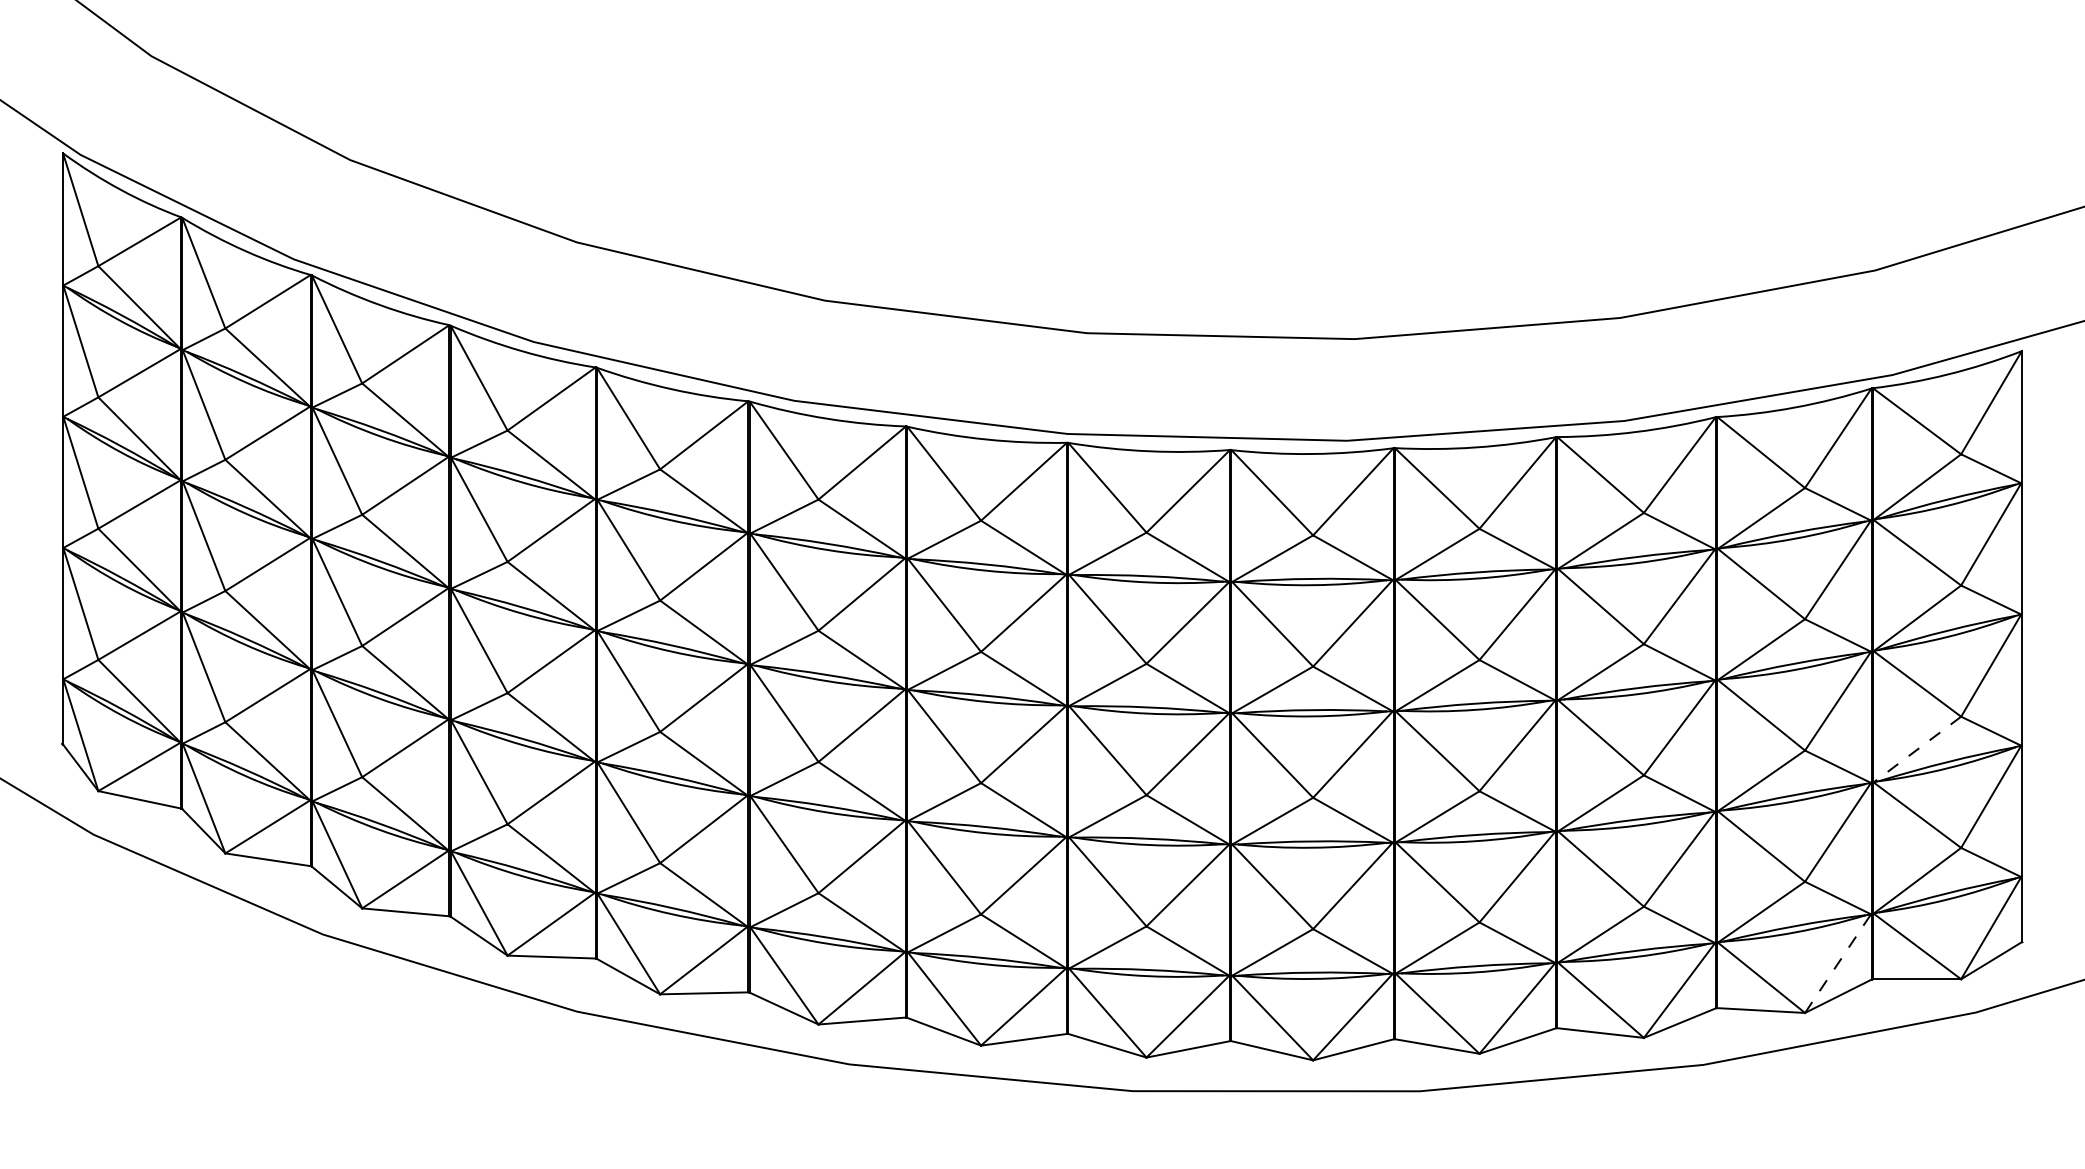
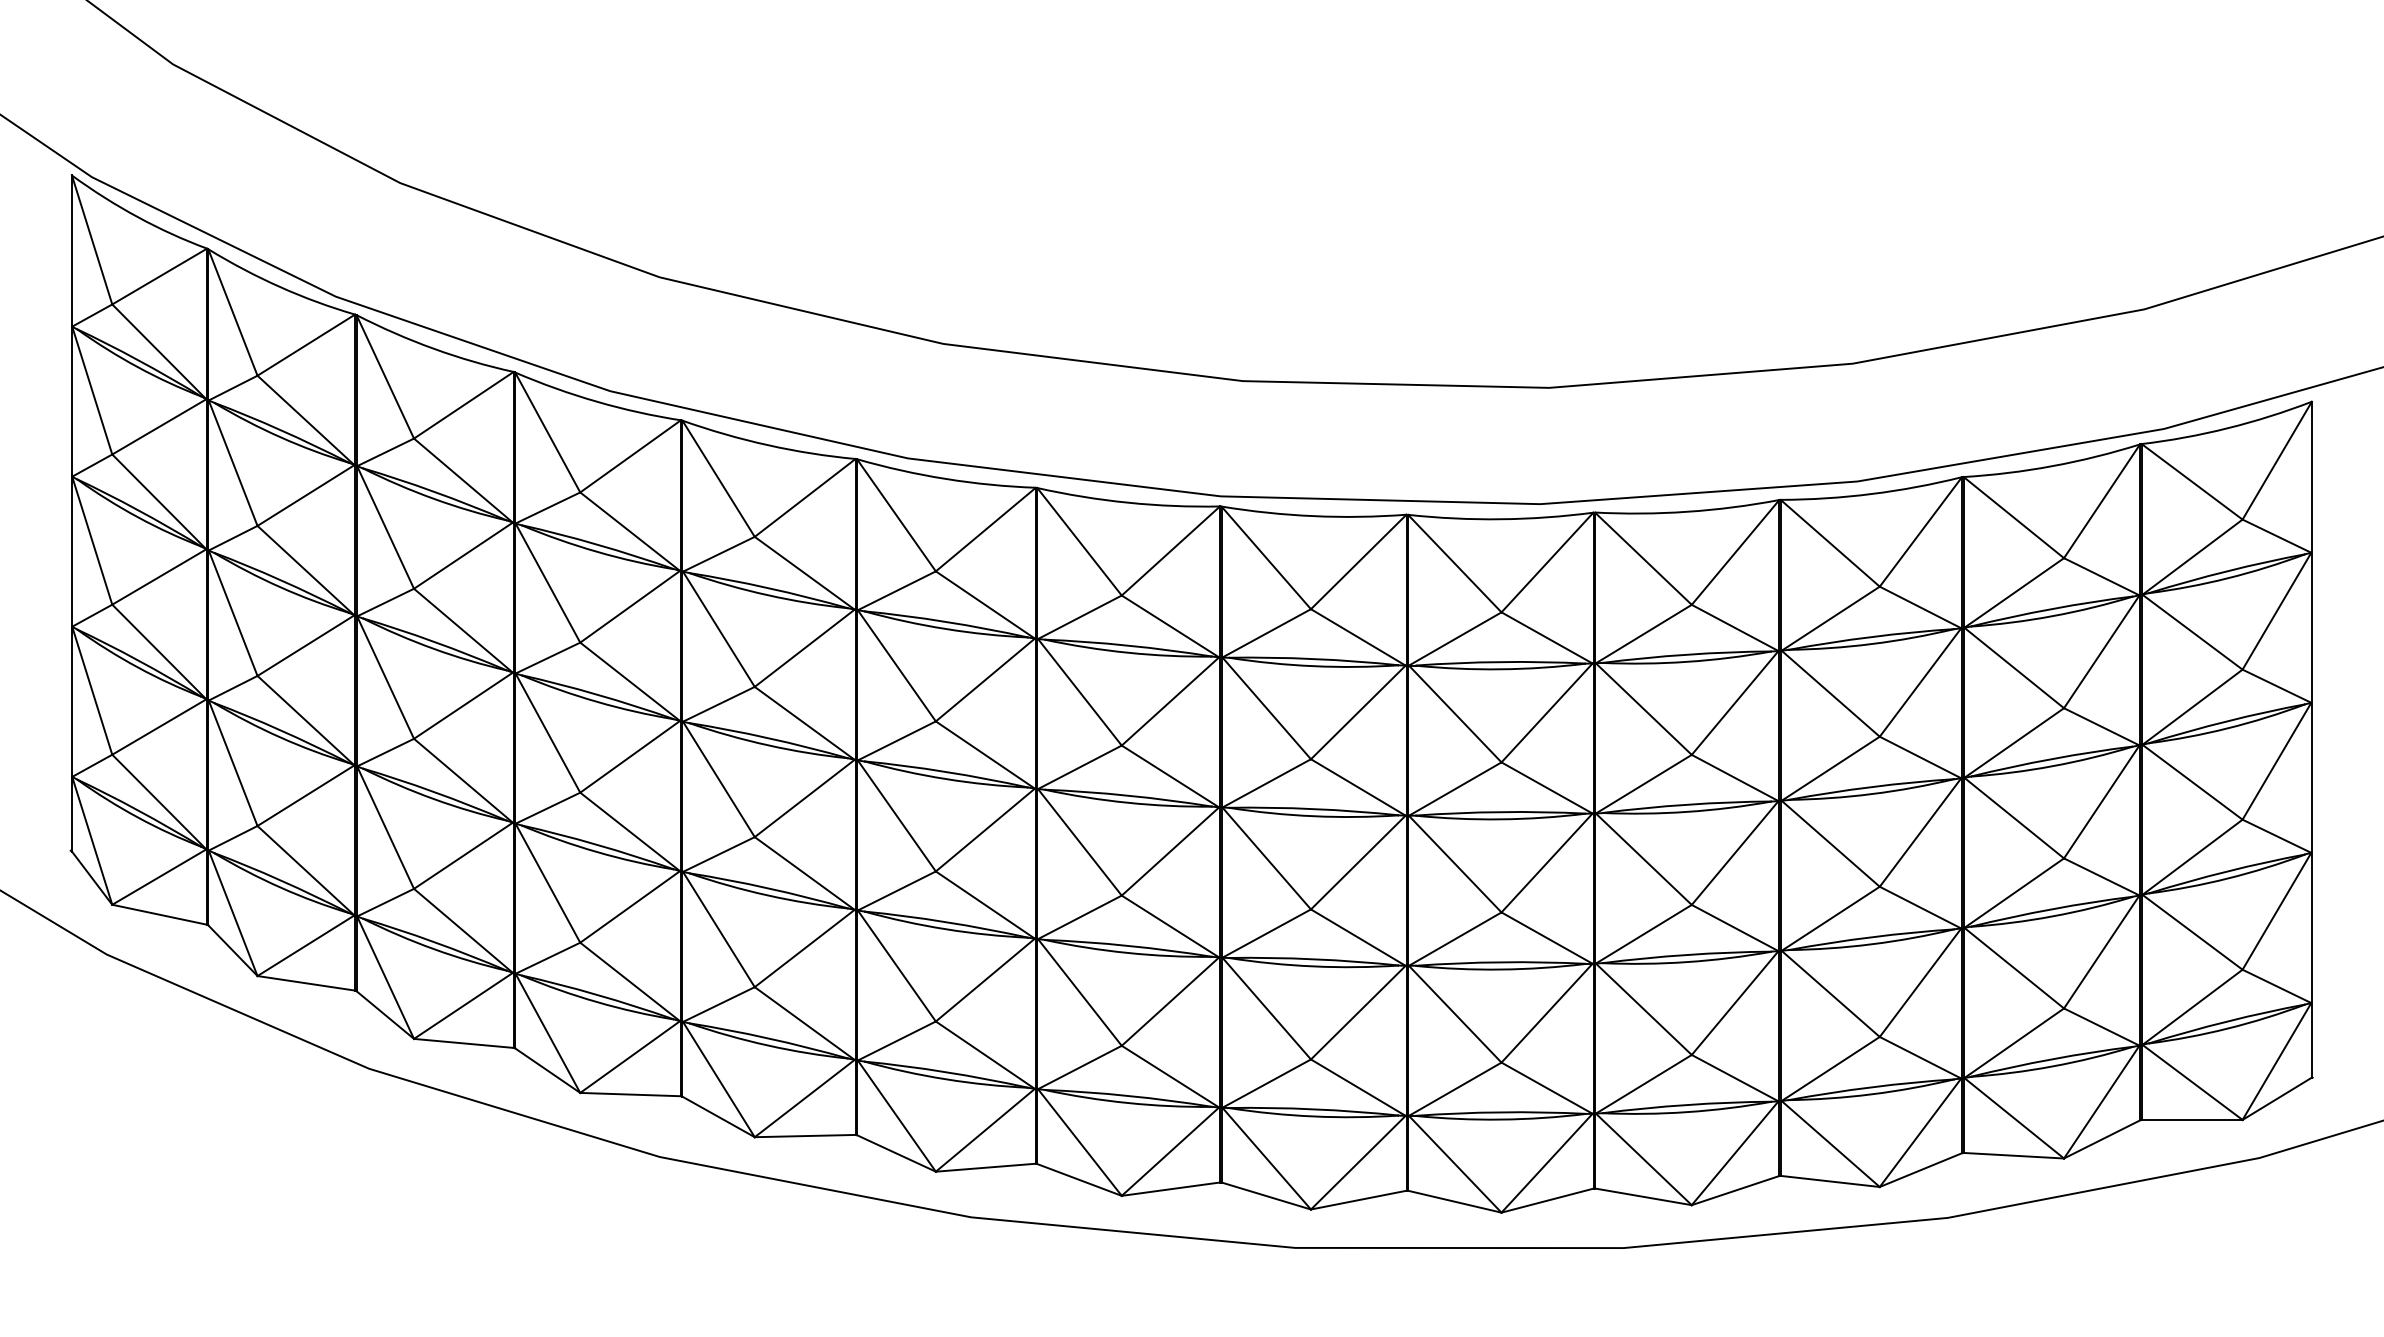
line: (1917, 749) -> (2192, 857), dashed -> solid
line: (1838, 963) -> (2102, 1101), dashed -> solid

